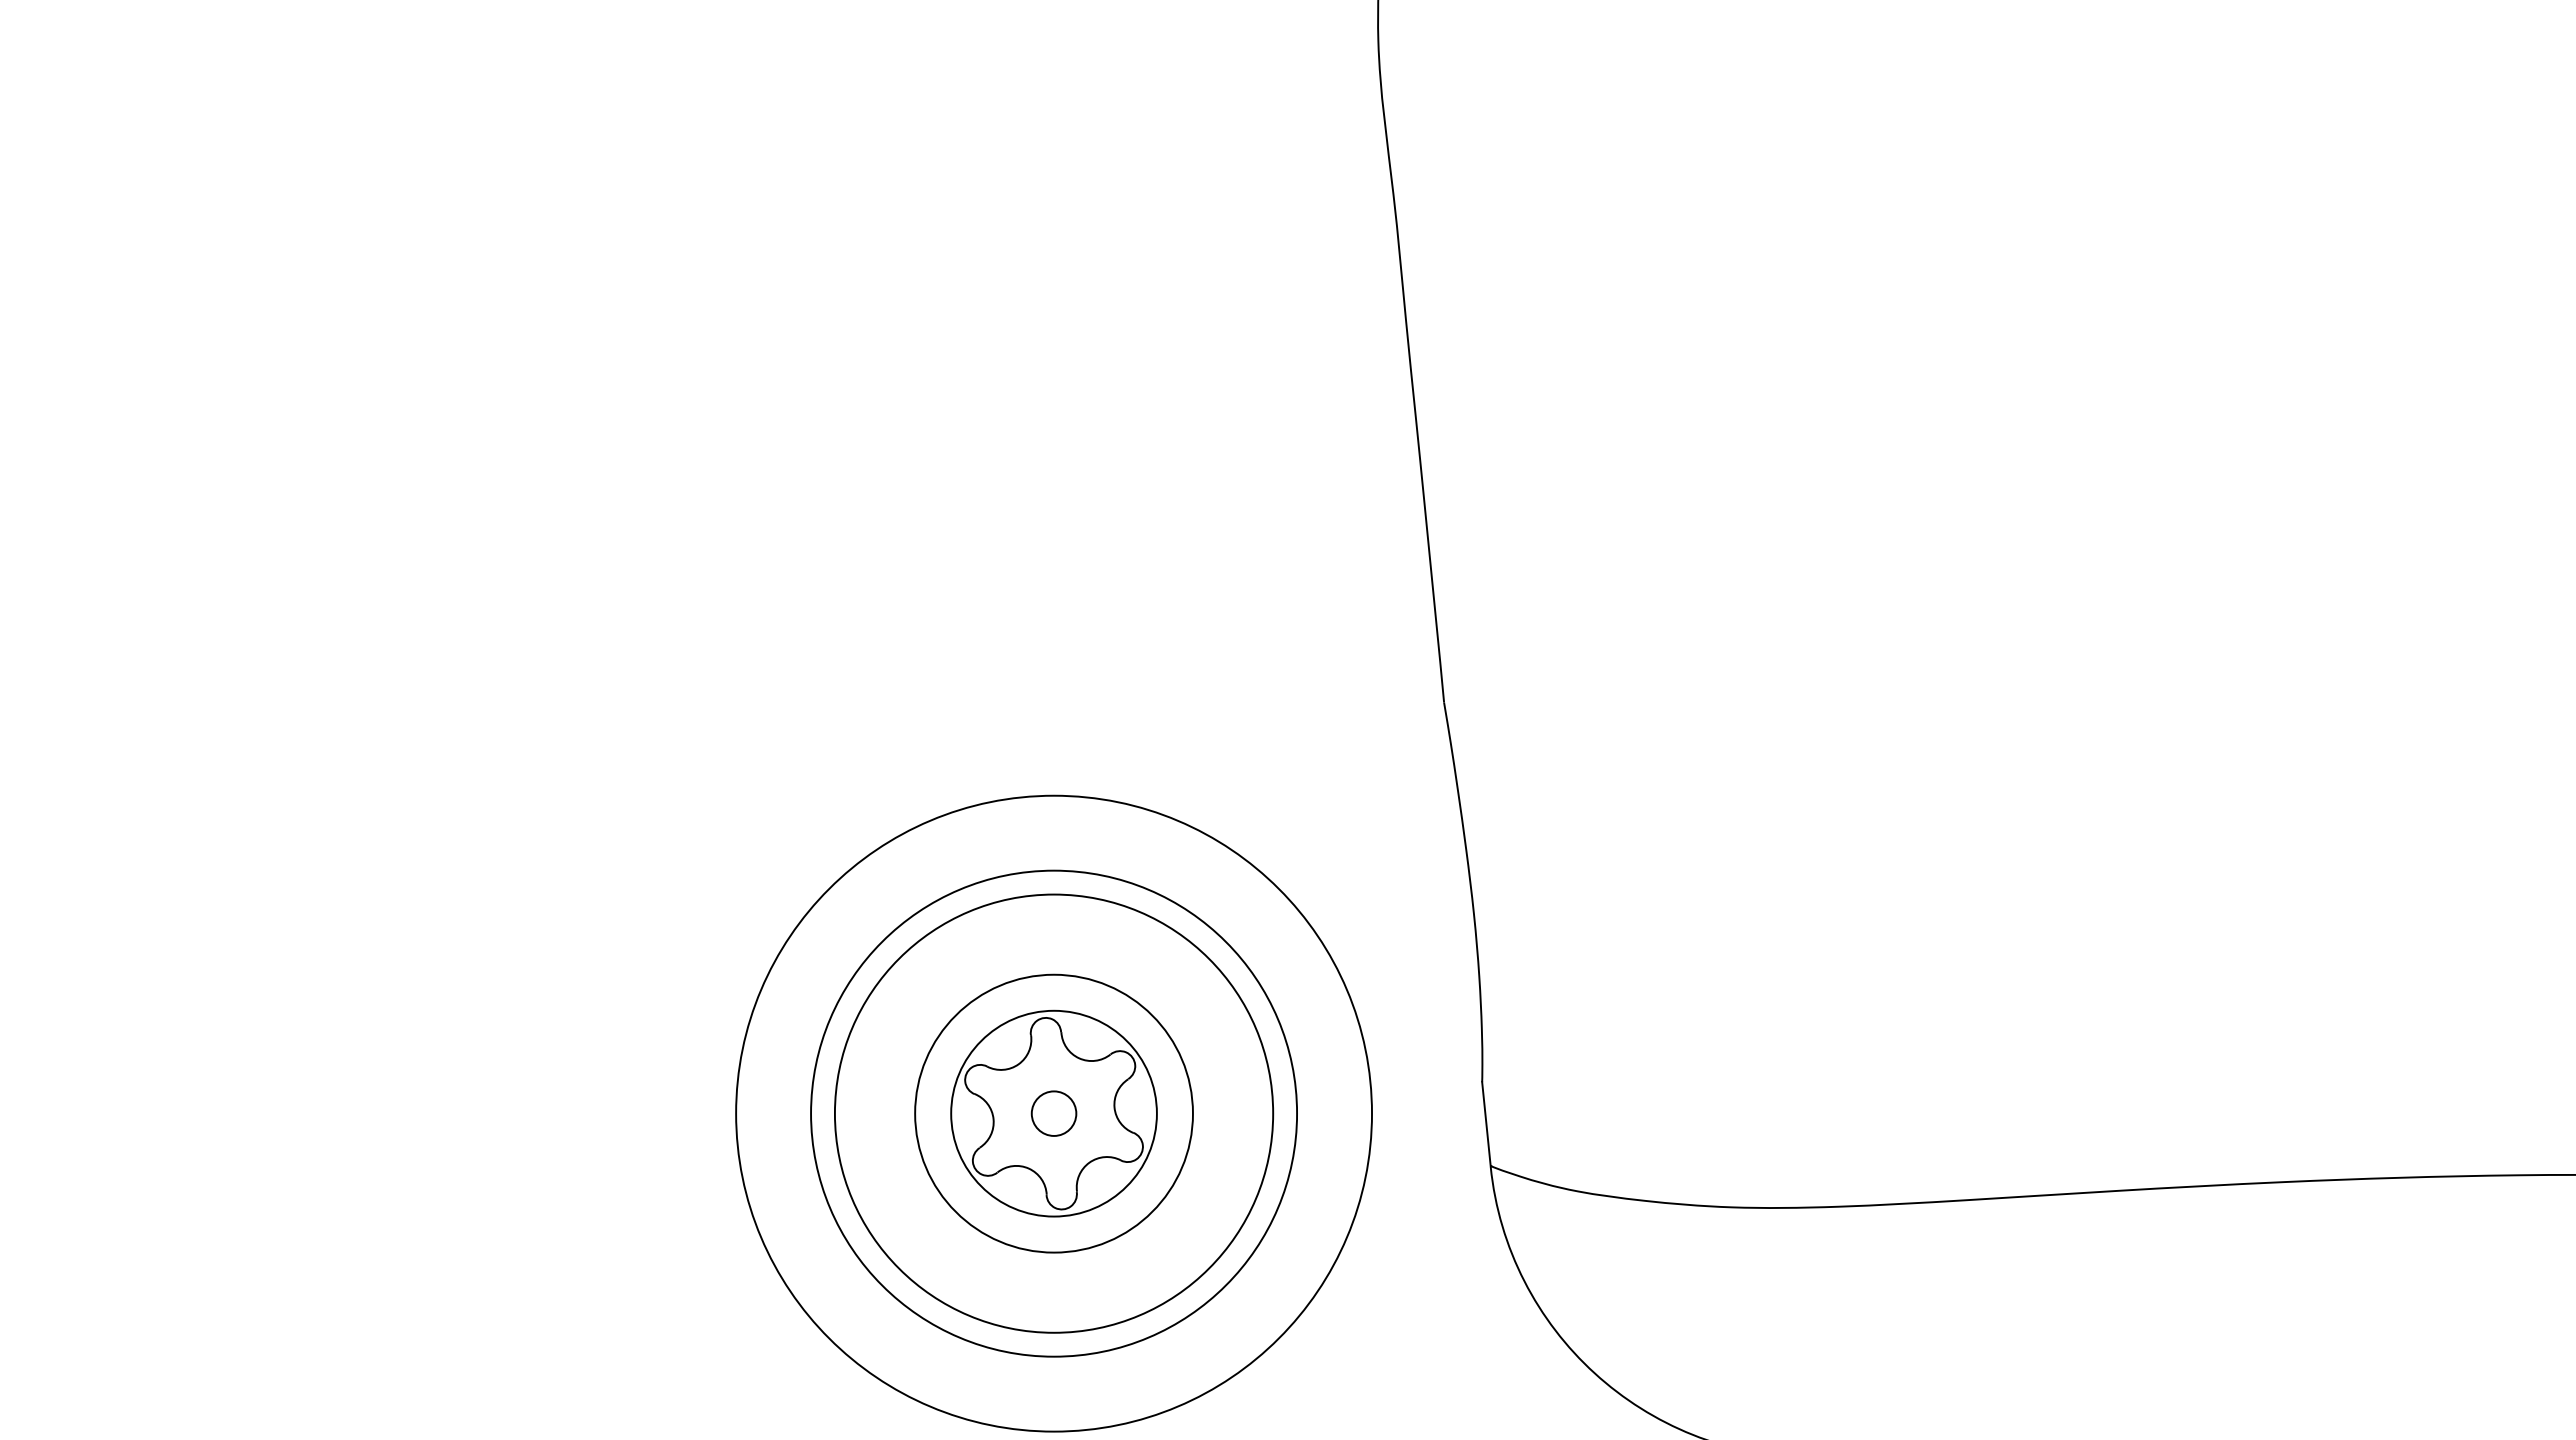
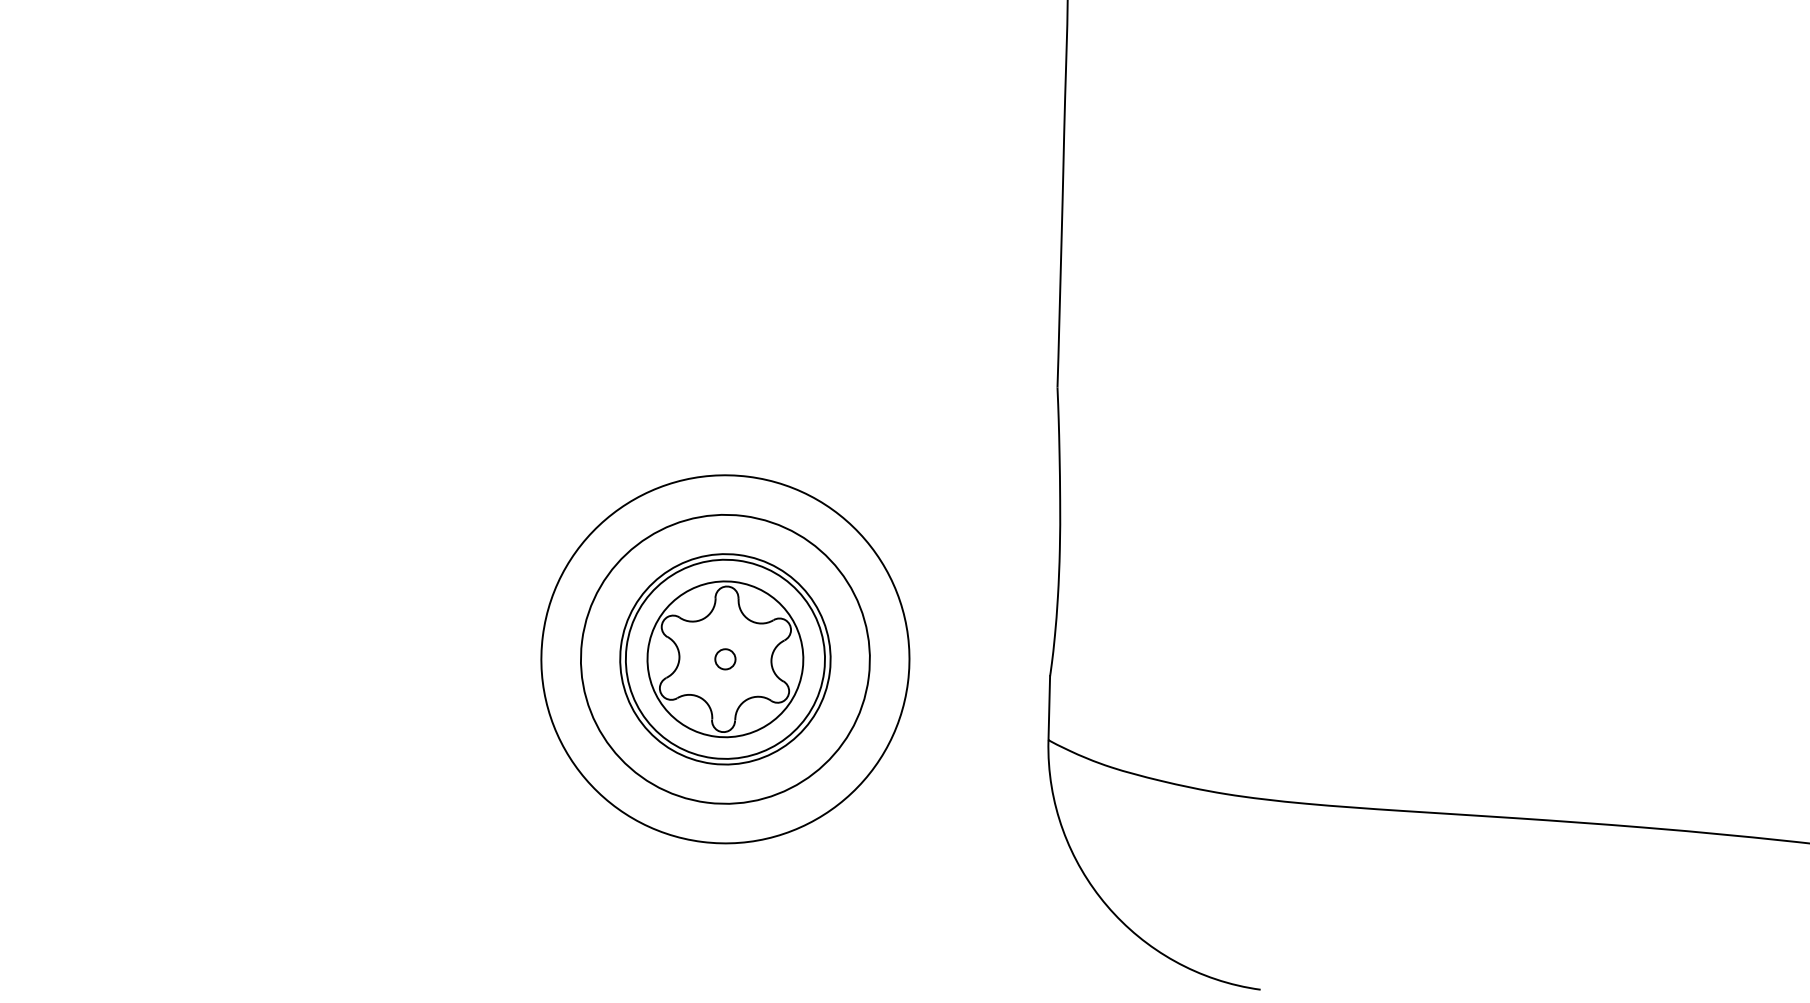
circle: (1053, 1113) -> (725, 659), size x0.6
circle: (1053, 1113) -> (725, 659), size x0.6
circle: (1054, 1113) -> (725, 659), size x0.6

